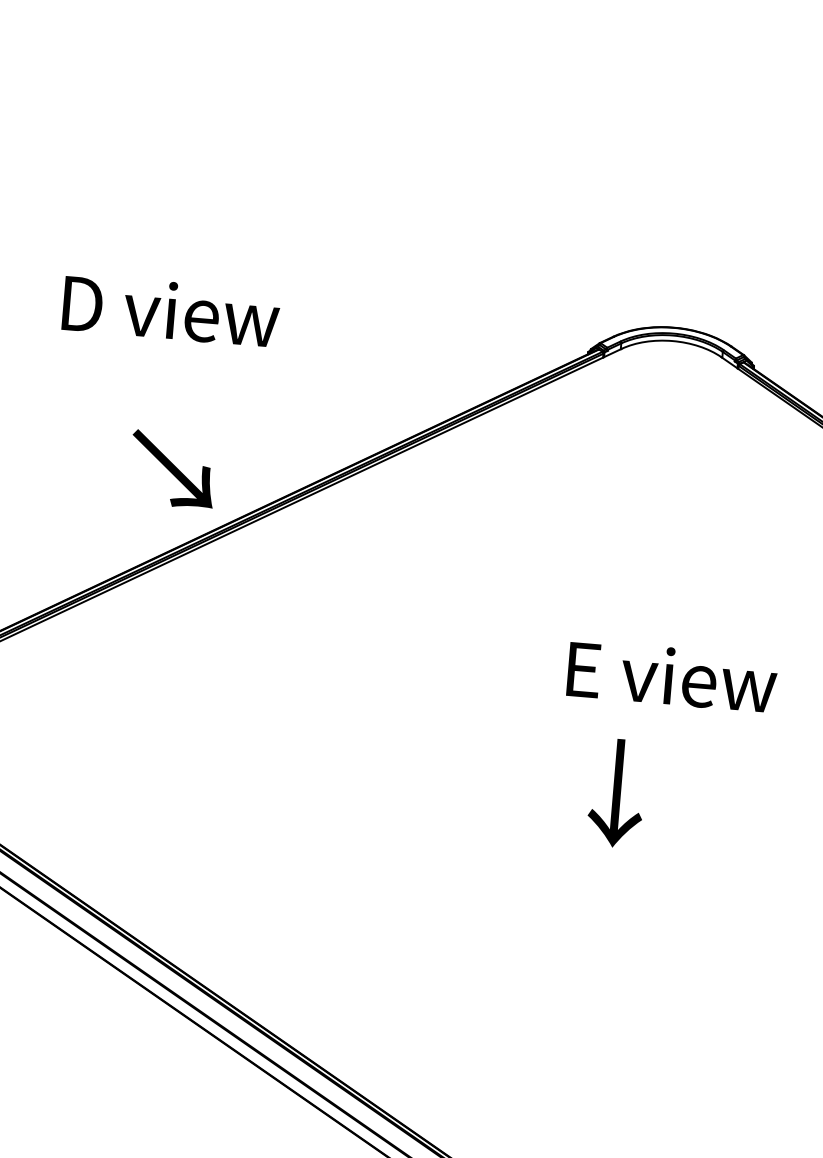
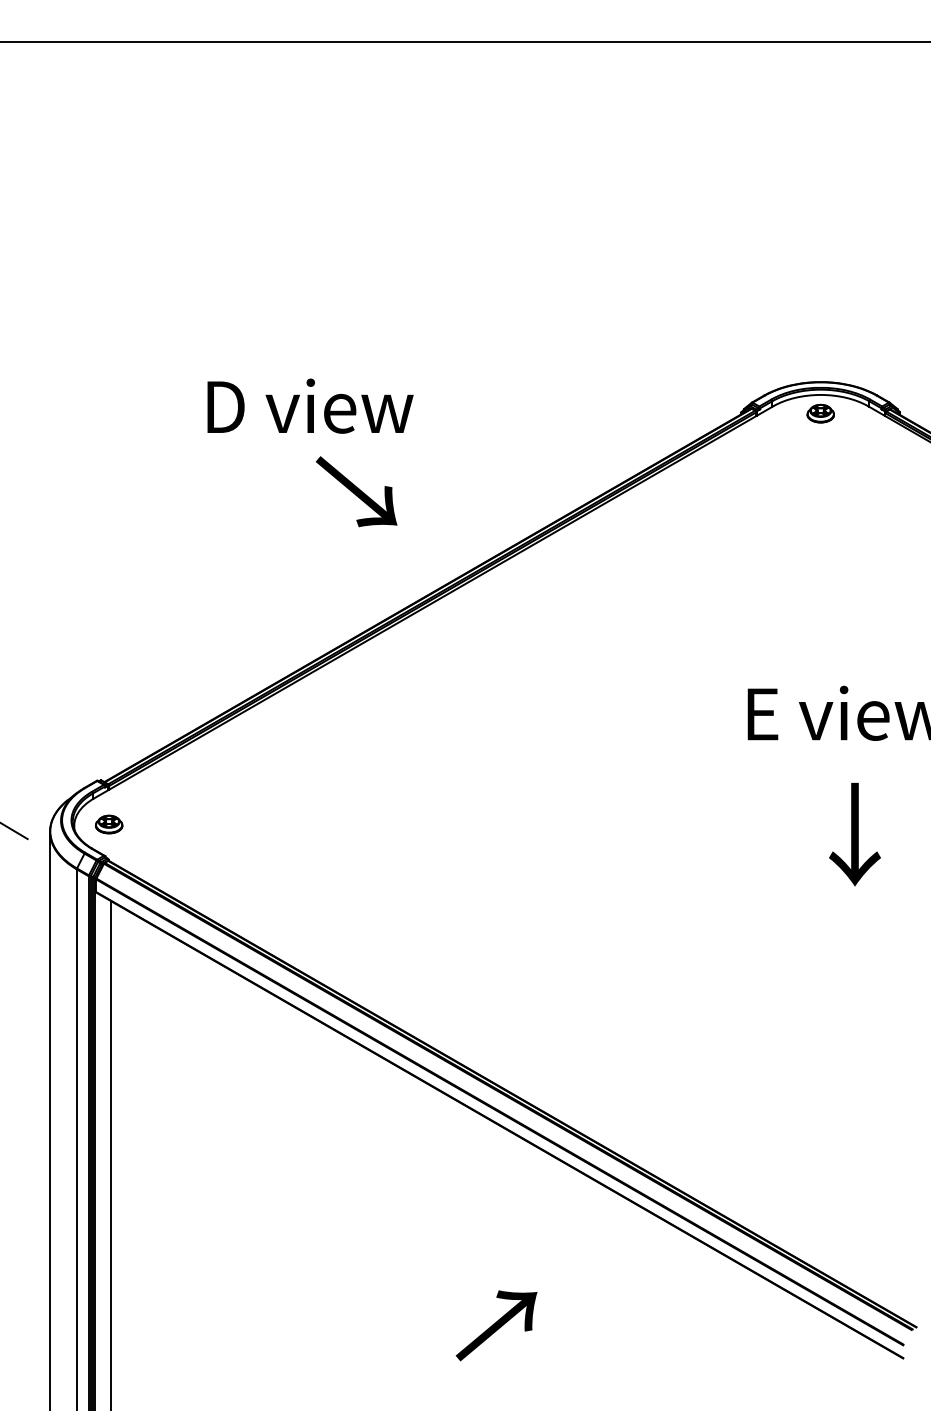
text: (171, 310) -> (310, 405), moved
part: (670, 360) -> (820, 413), added
text: (172, 469) -> (356, 491), moved
text: (616, 793) -> (854, 834), moved

